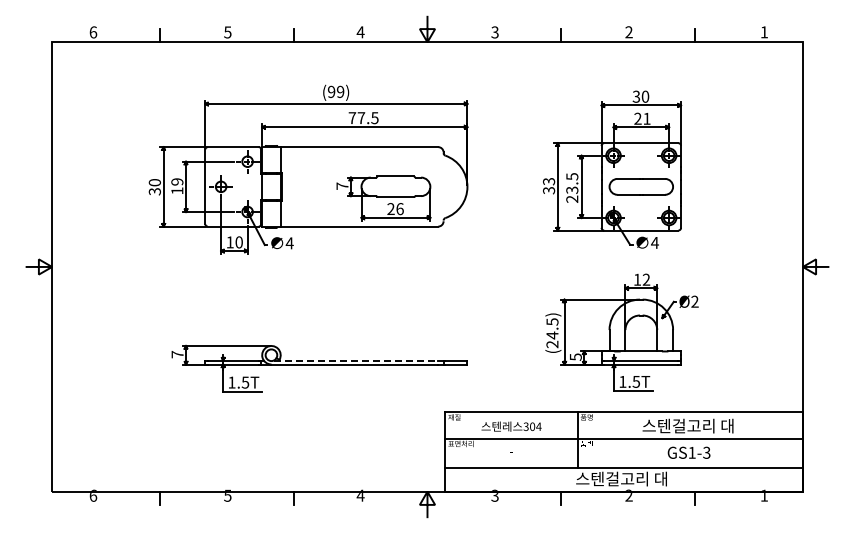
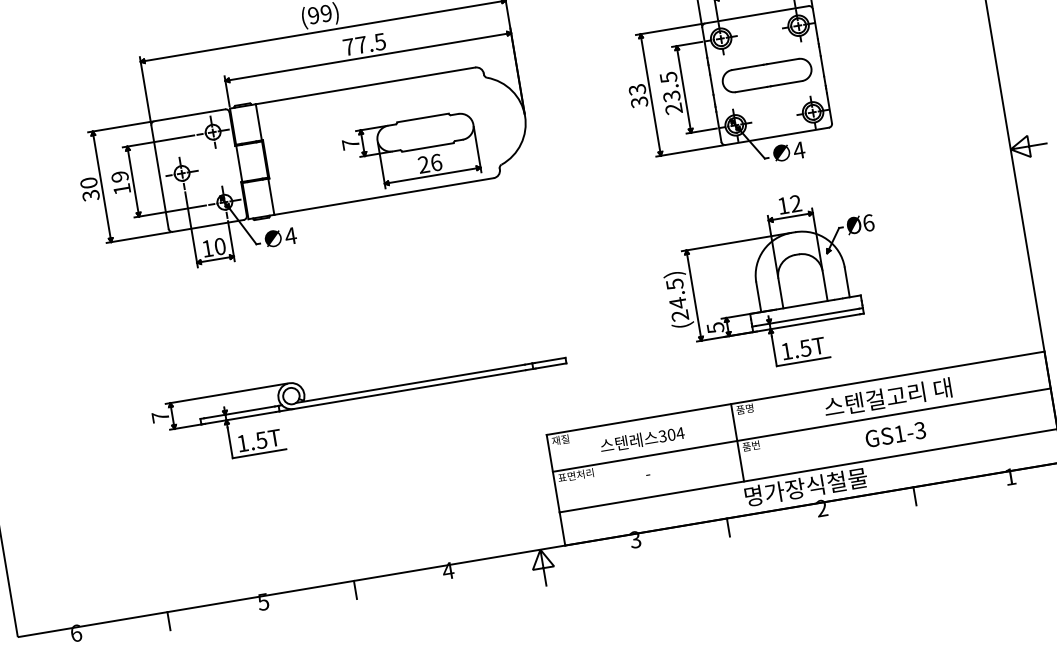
text: (694, 301) -> (867, 222), Ø2 -> Ø6
line: (356, 360) -> (411, 383), dashed -> solid
text: (621, 478) -> (807, 486), 스텐걸고리 대 -> 명가장식철물

